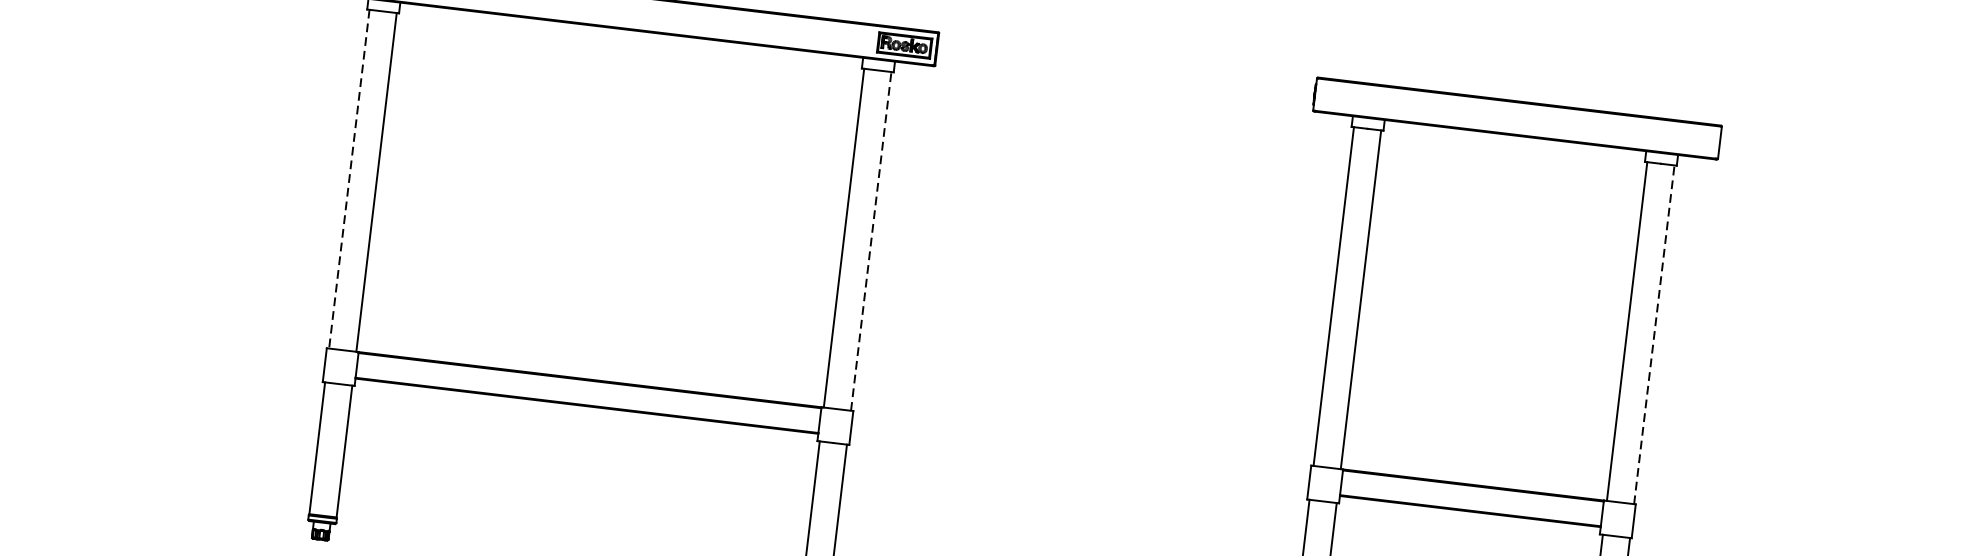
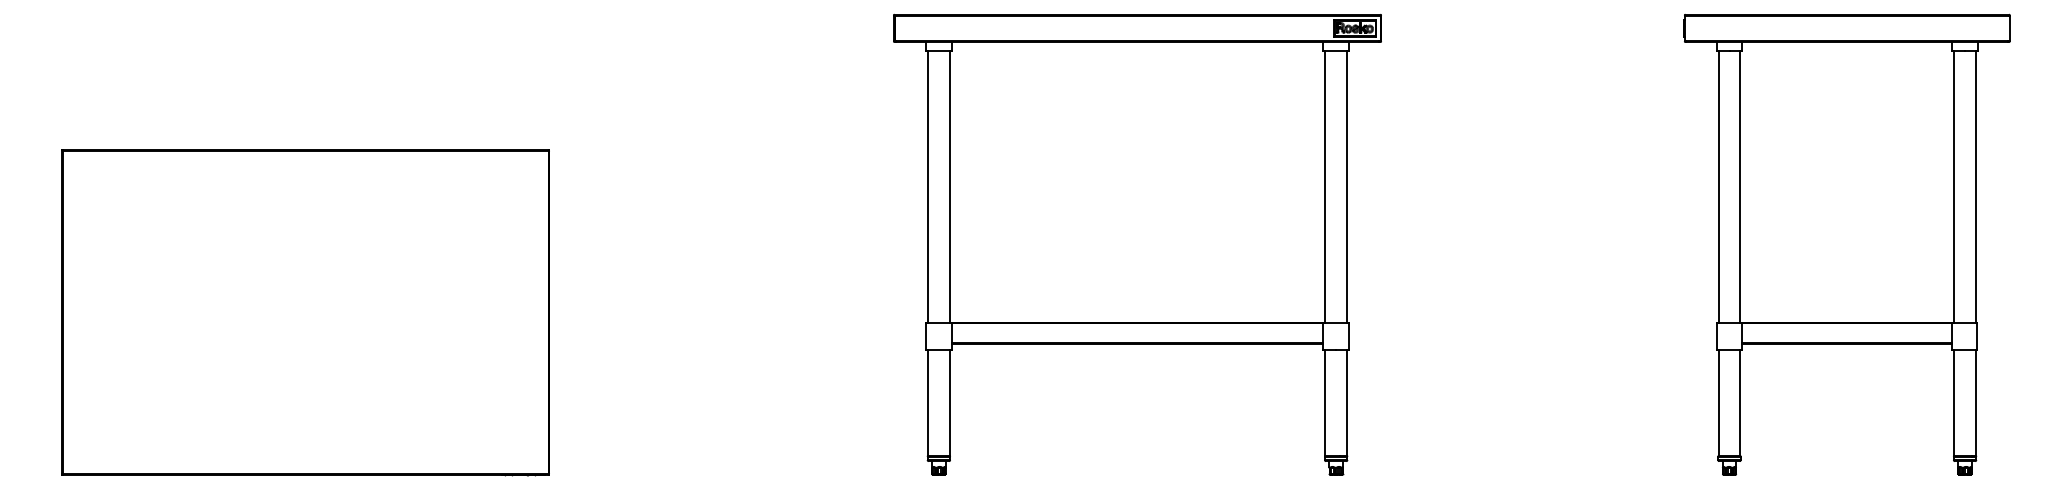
line: (348, 180) -> (927, 187), dashed -> solid
line: (871, 241) -> (1347, 186), dashed -> solid
line: (1654, 334) -> (1976, 186), dashed -> solid

